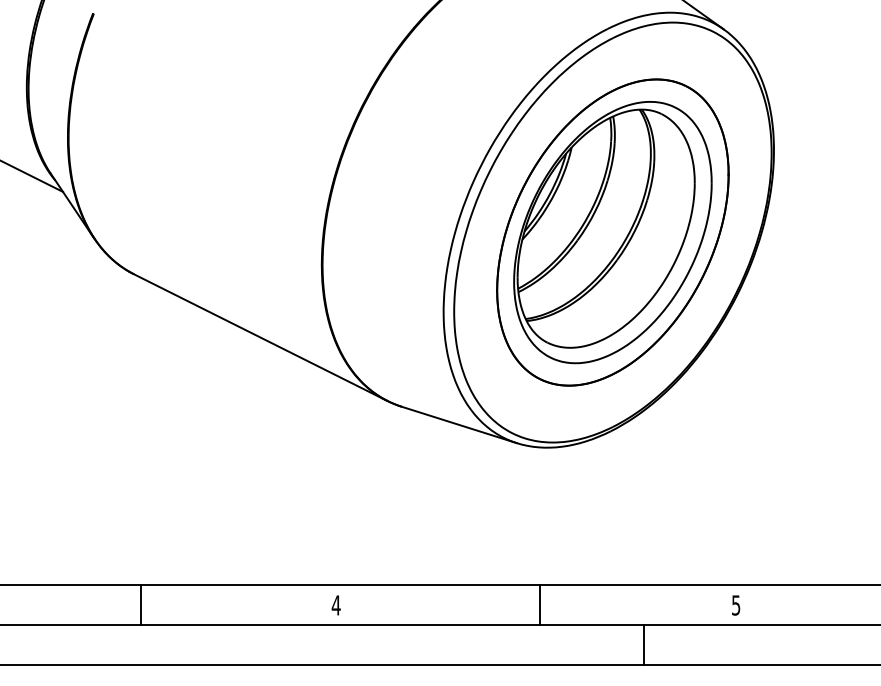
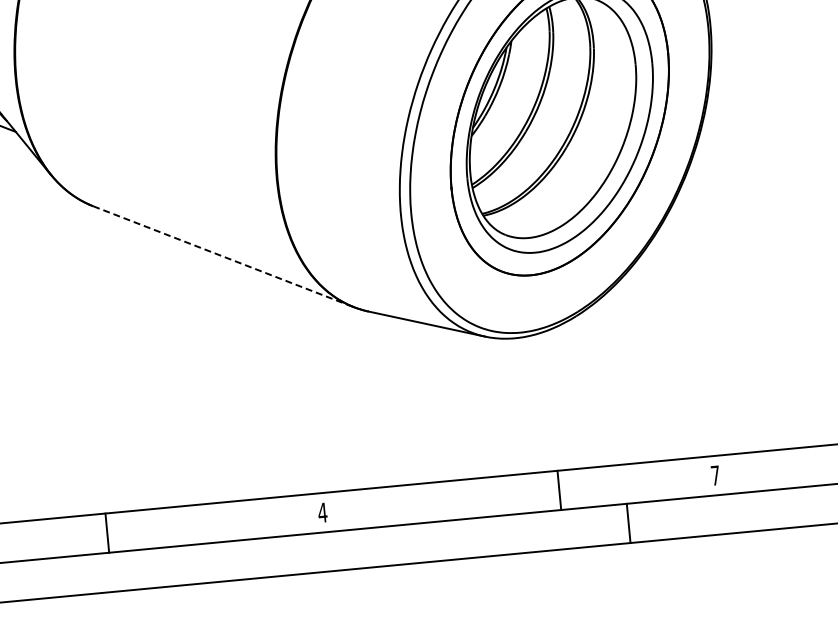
line: (260, 337) -> (223, 256), solid -> dashed
line: (141, 605) -> (107, 533), moved
line: (540, 605) -> (559, 490), moved
text: (736, 605) -> (715, 475), 5 -> 7

